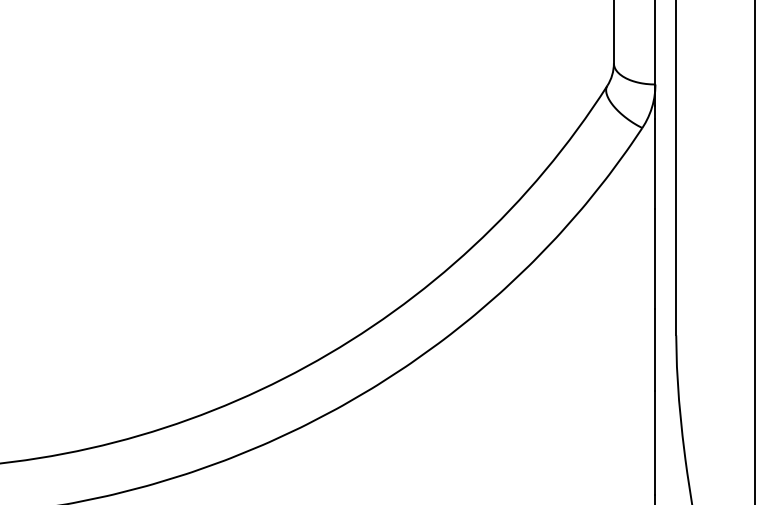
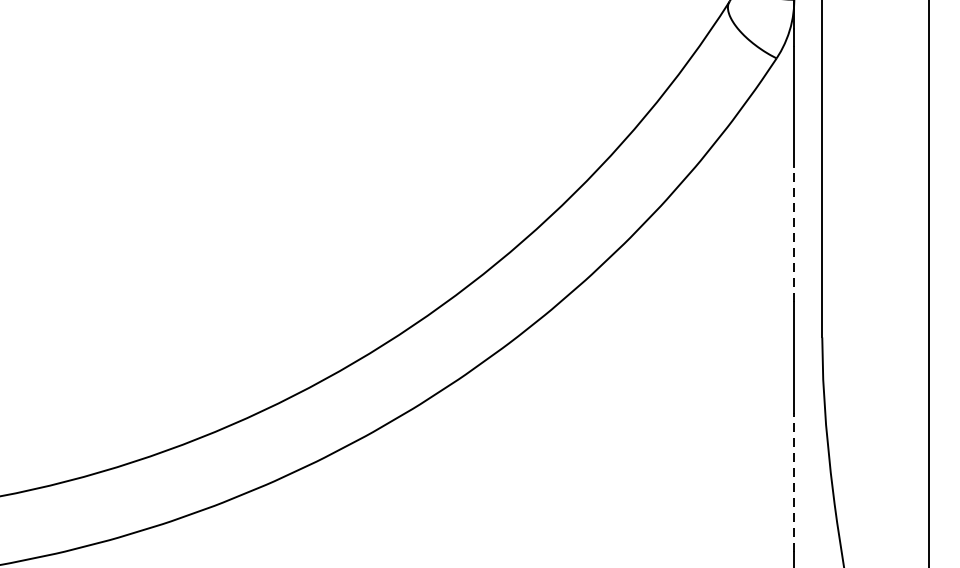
line: (655, 258) -> (794, 233), solid -> dashed
line: (655, 443) -> (794, 482), solid -> dashed

